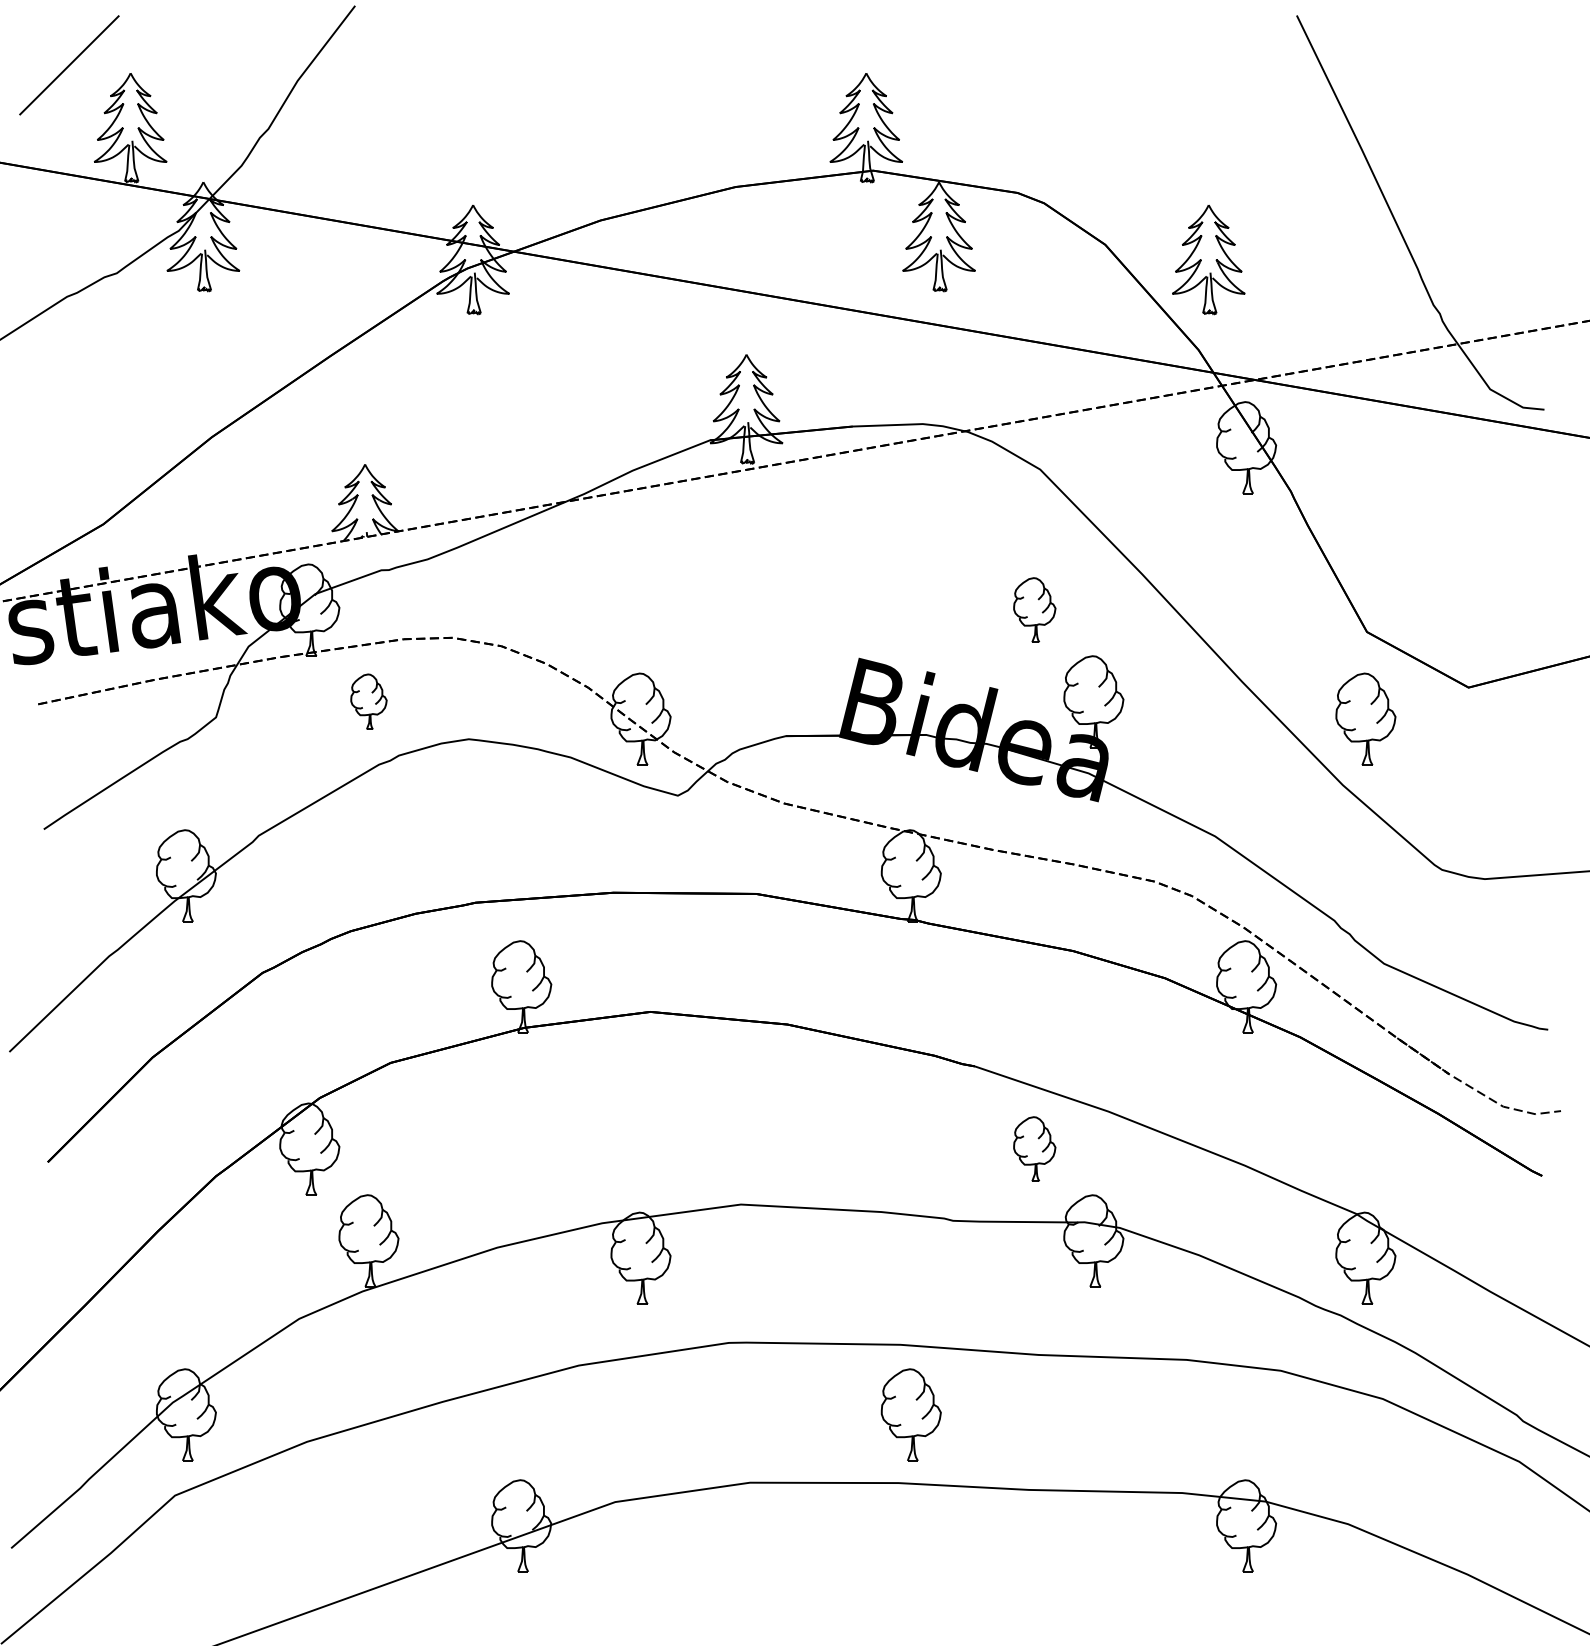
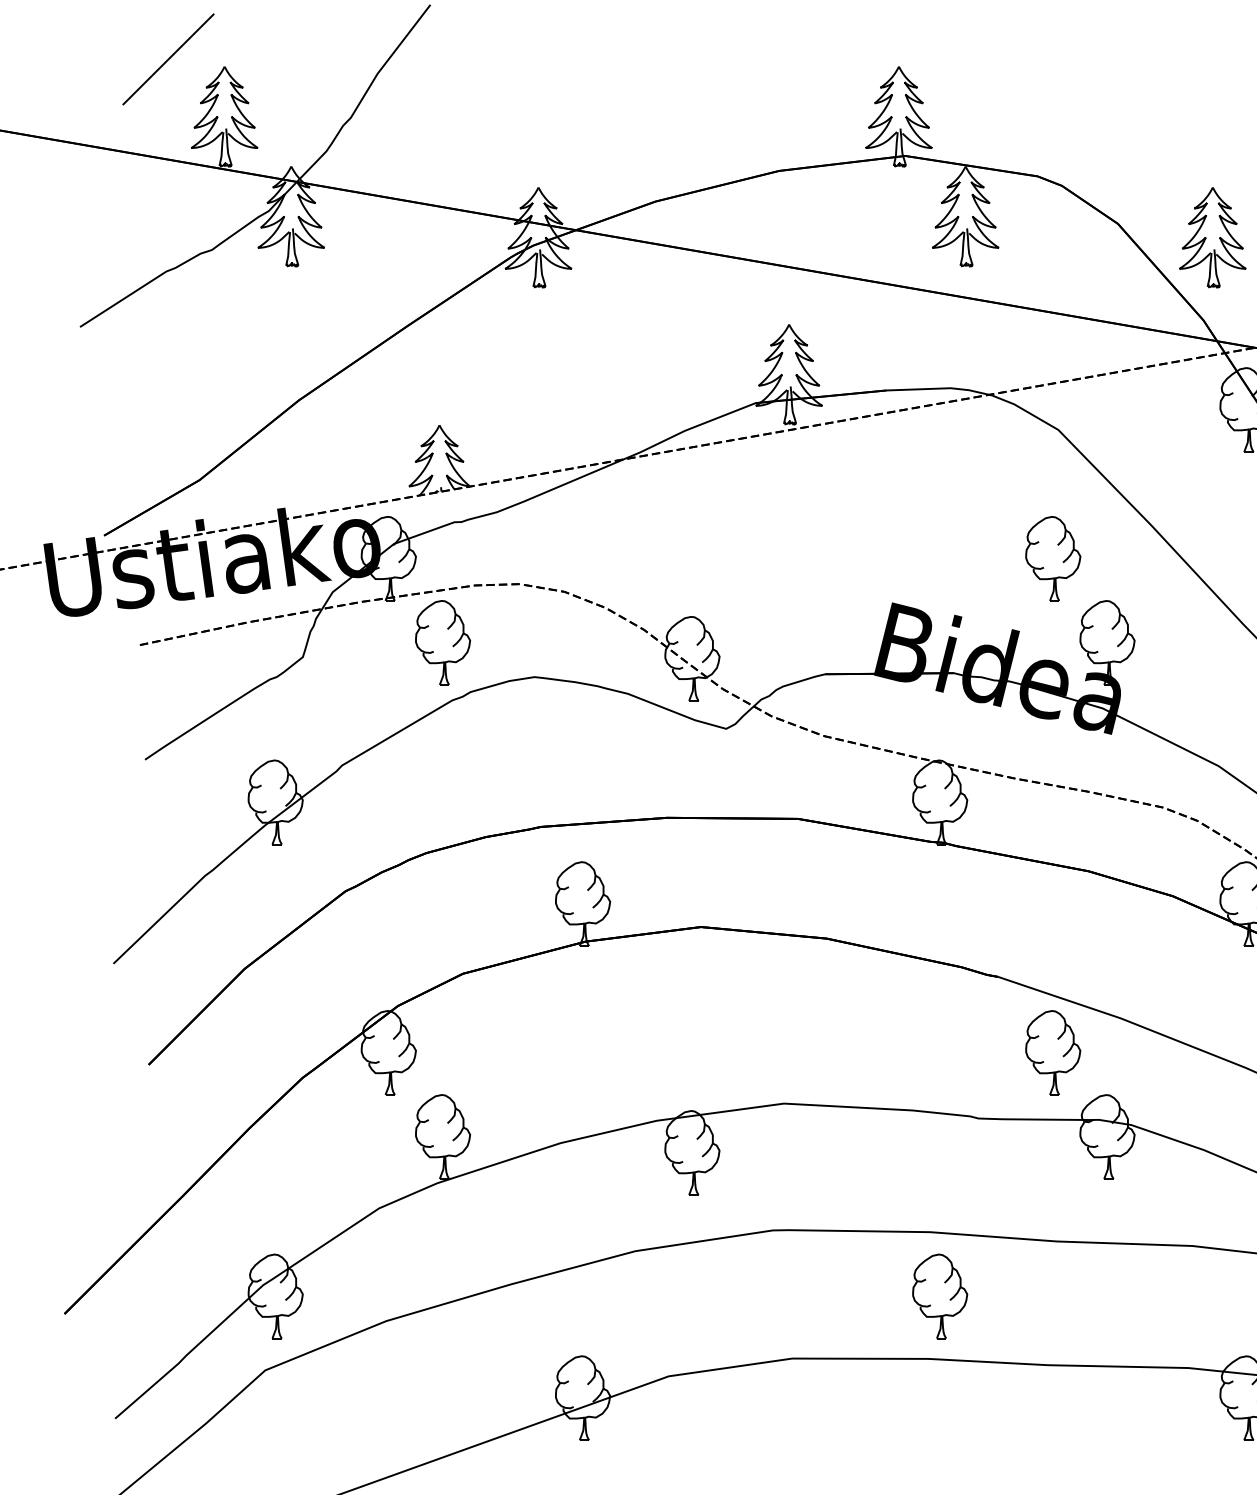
part: (1034, 609) -> (1053, 558), size x1.43
part: (368, 701) -> (442, 642), size x1.67
part: (1034, 1148) -> (1053, 1052), size x1.43

